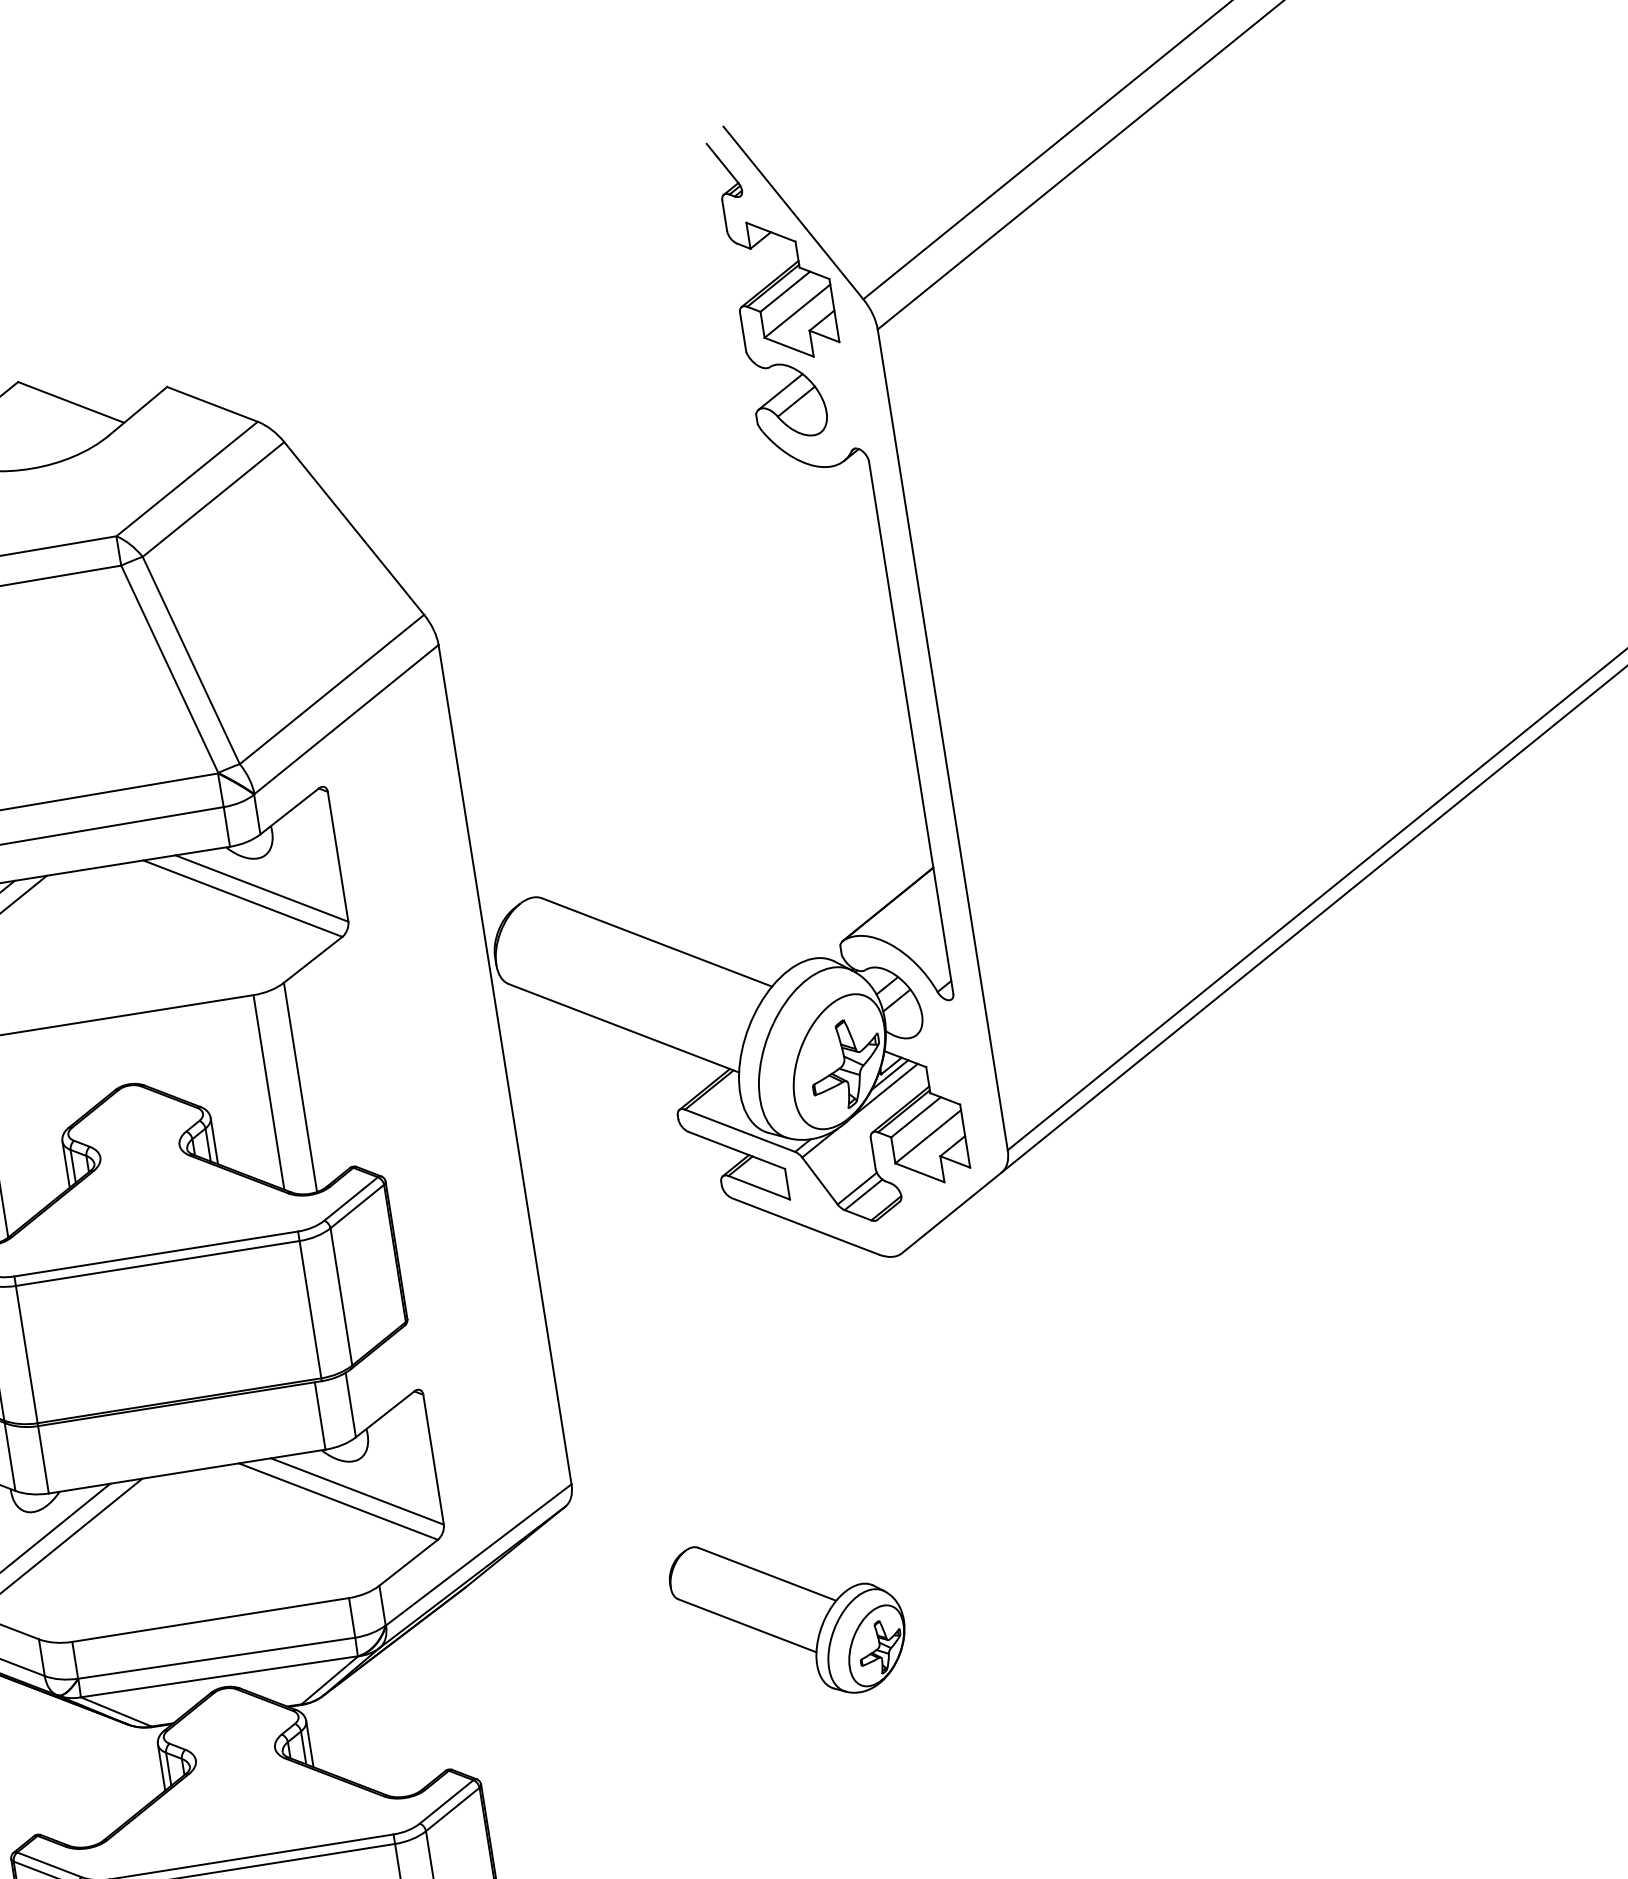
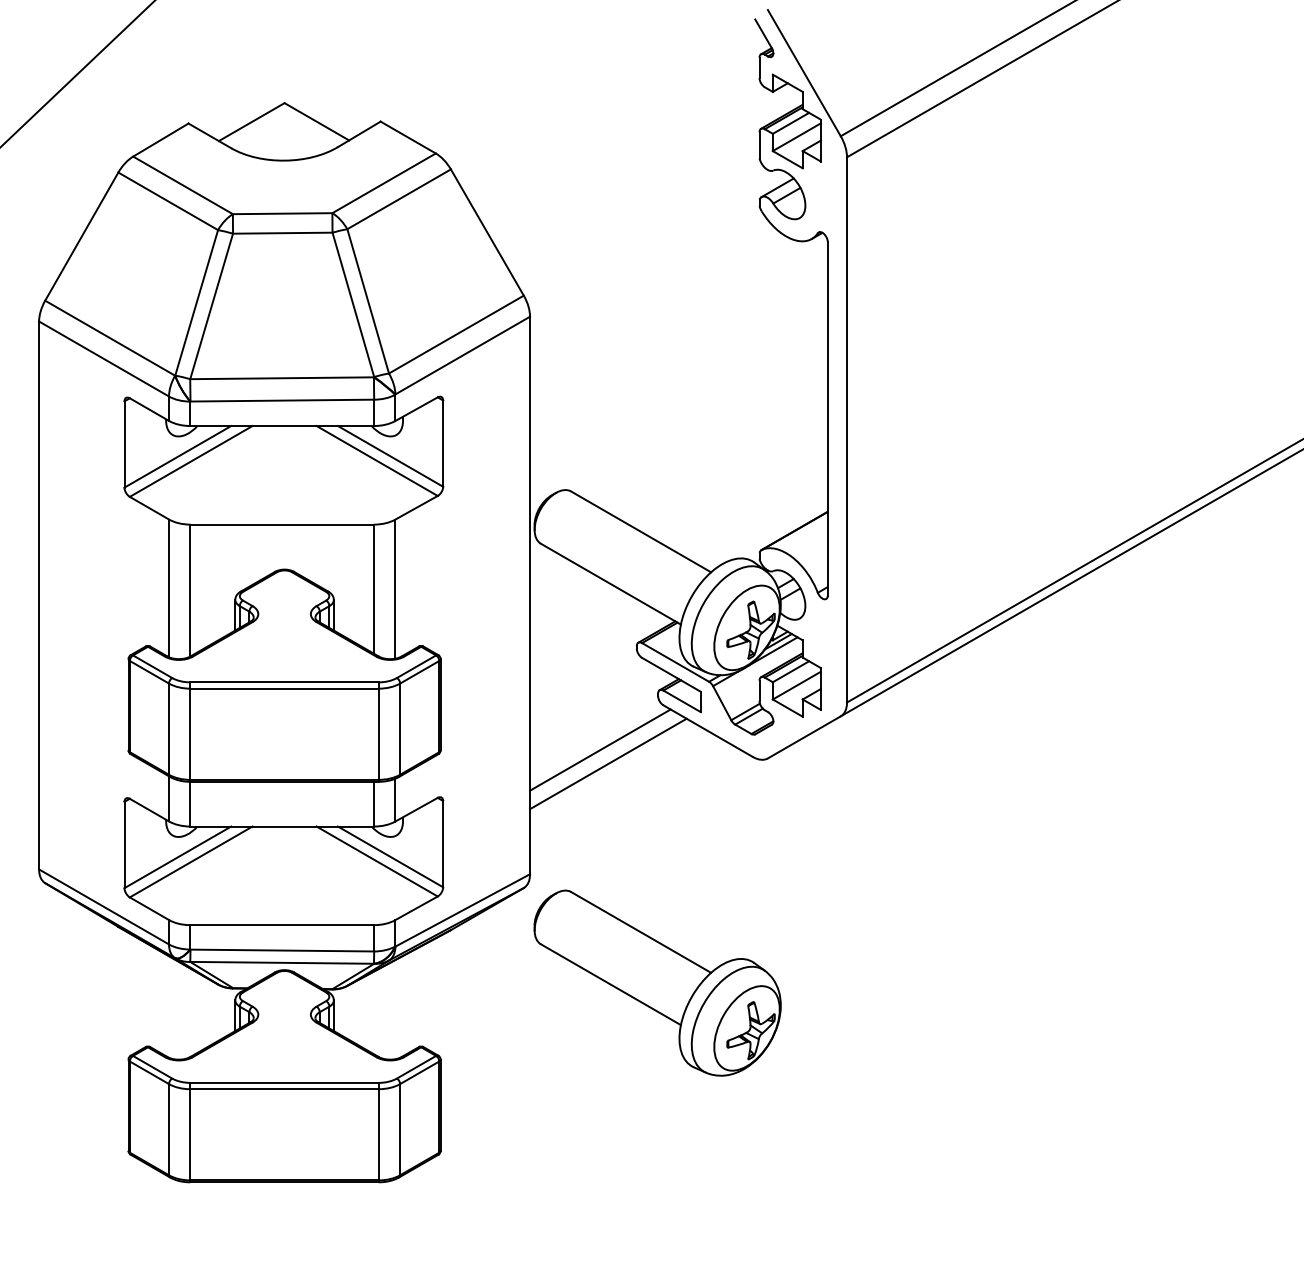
line: (647, 1279) -> (600, 749), added
line: (663, 1298) -> (608, 763), added
part: (789, 1616) -> (657, 982), size x1.67

